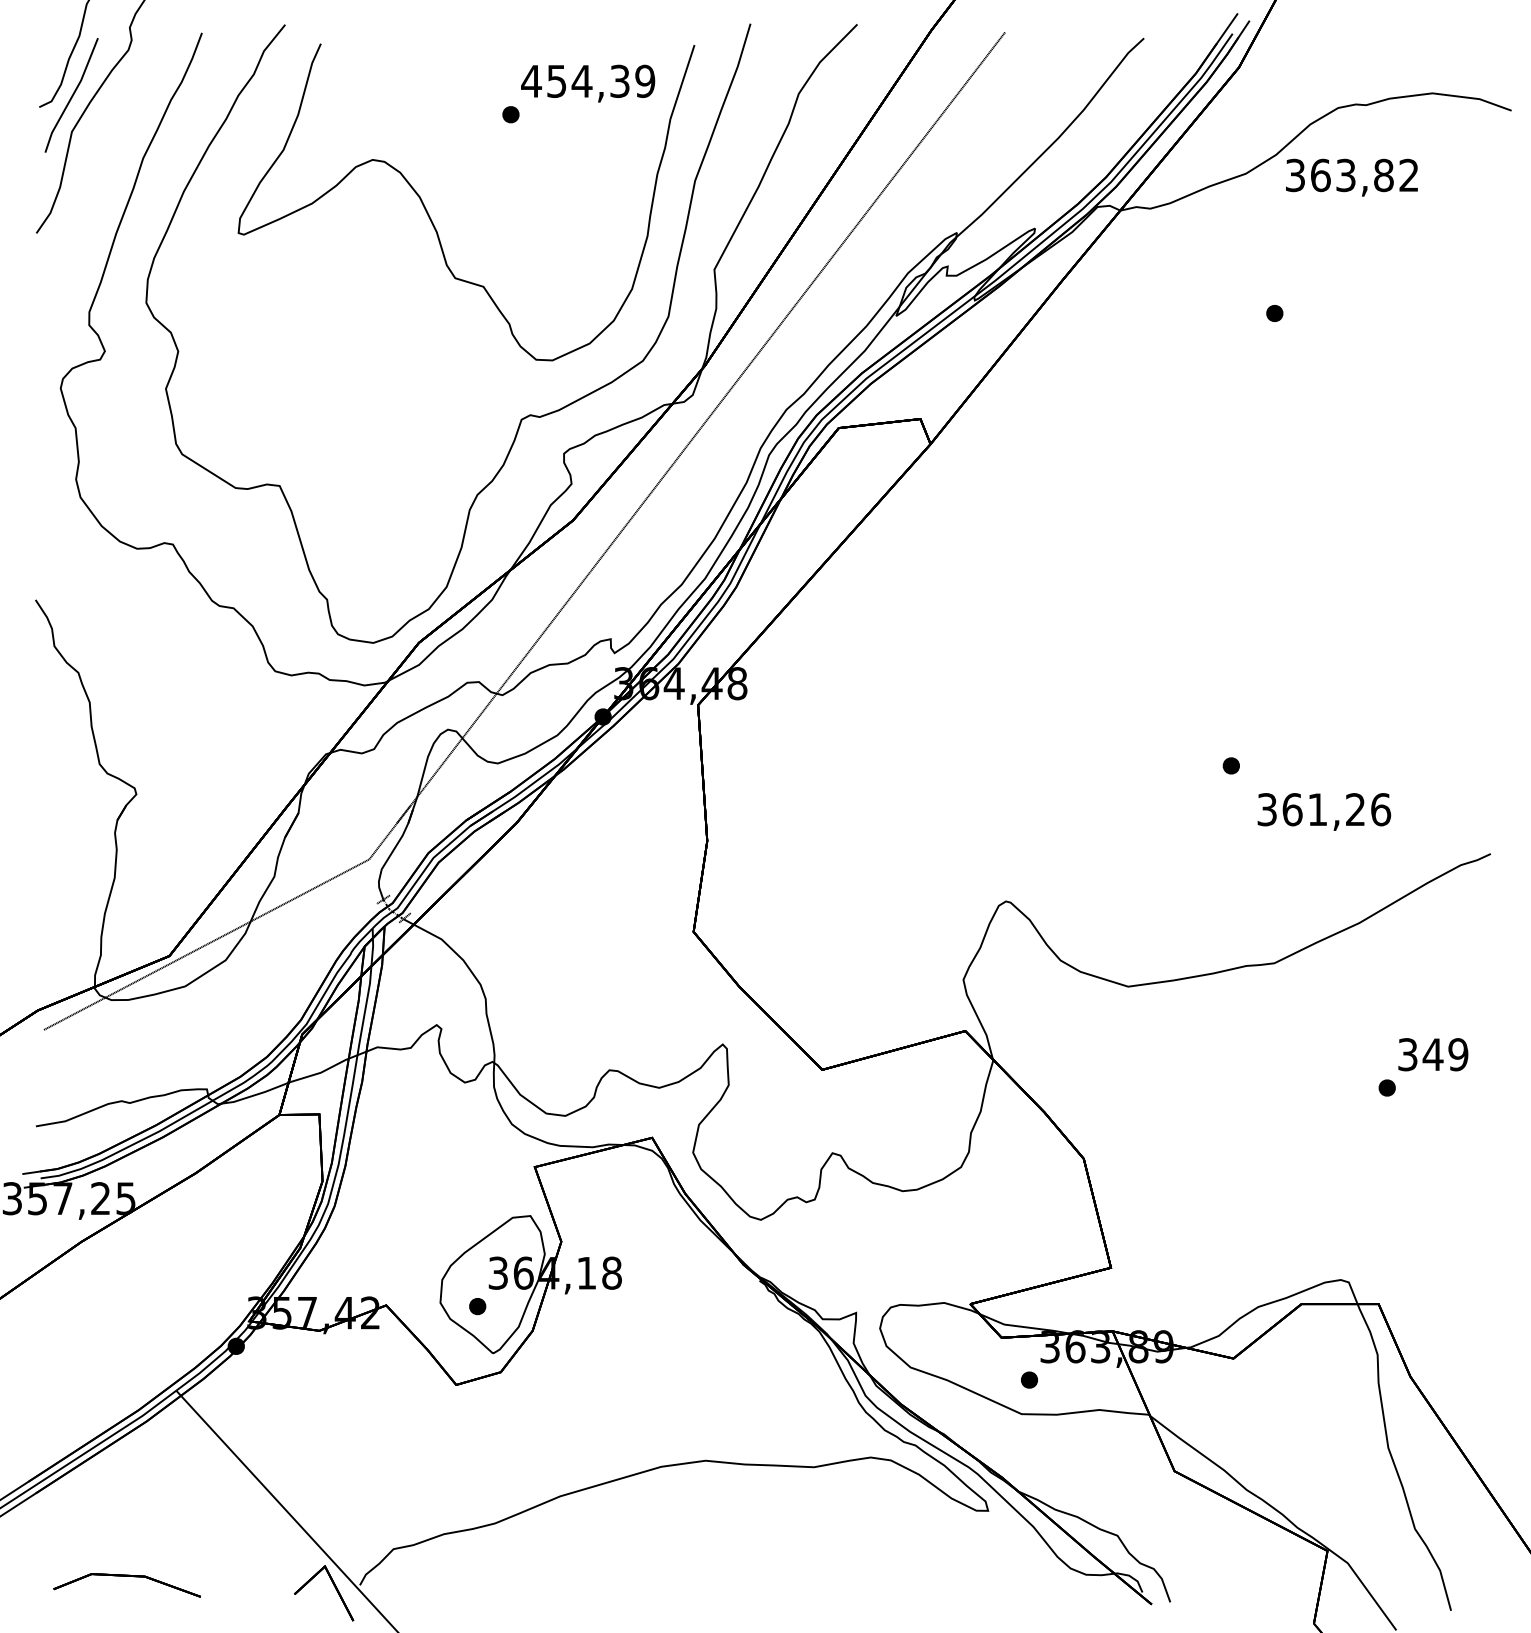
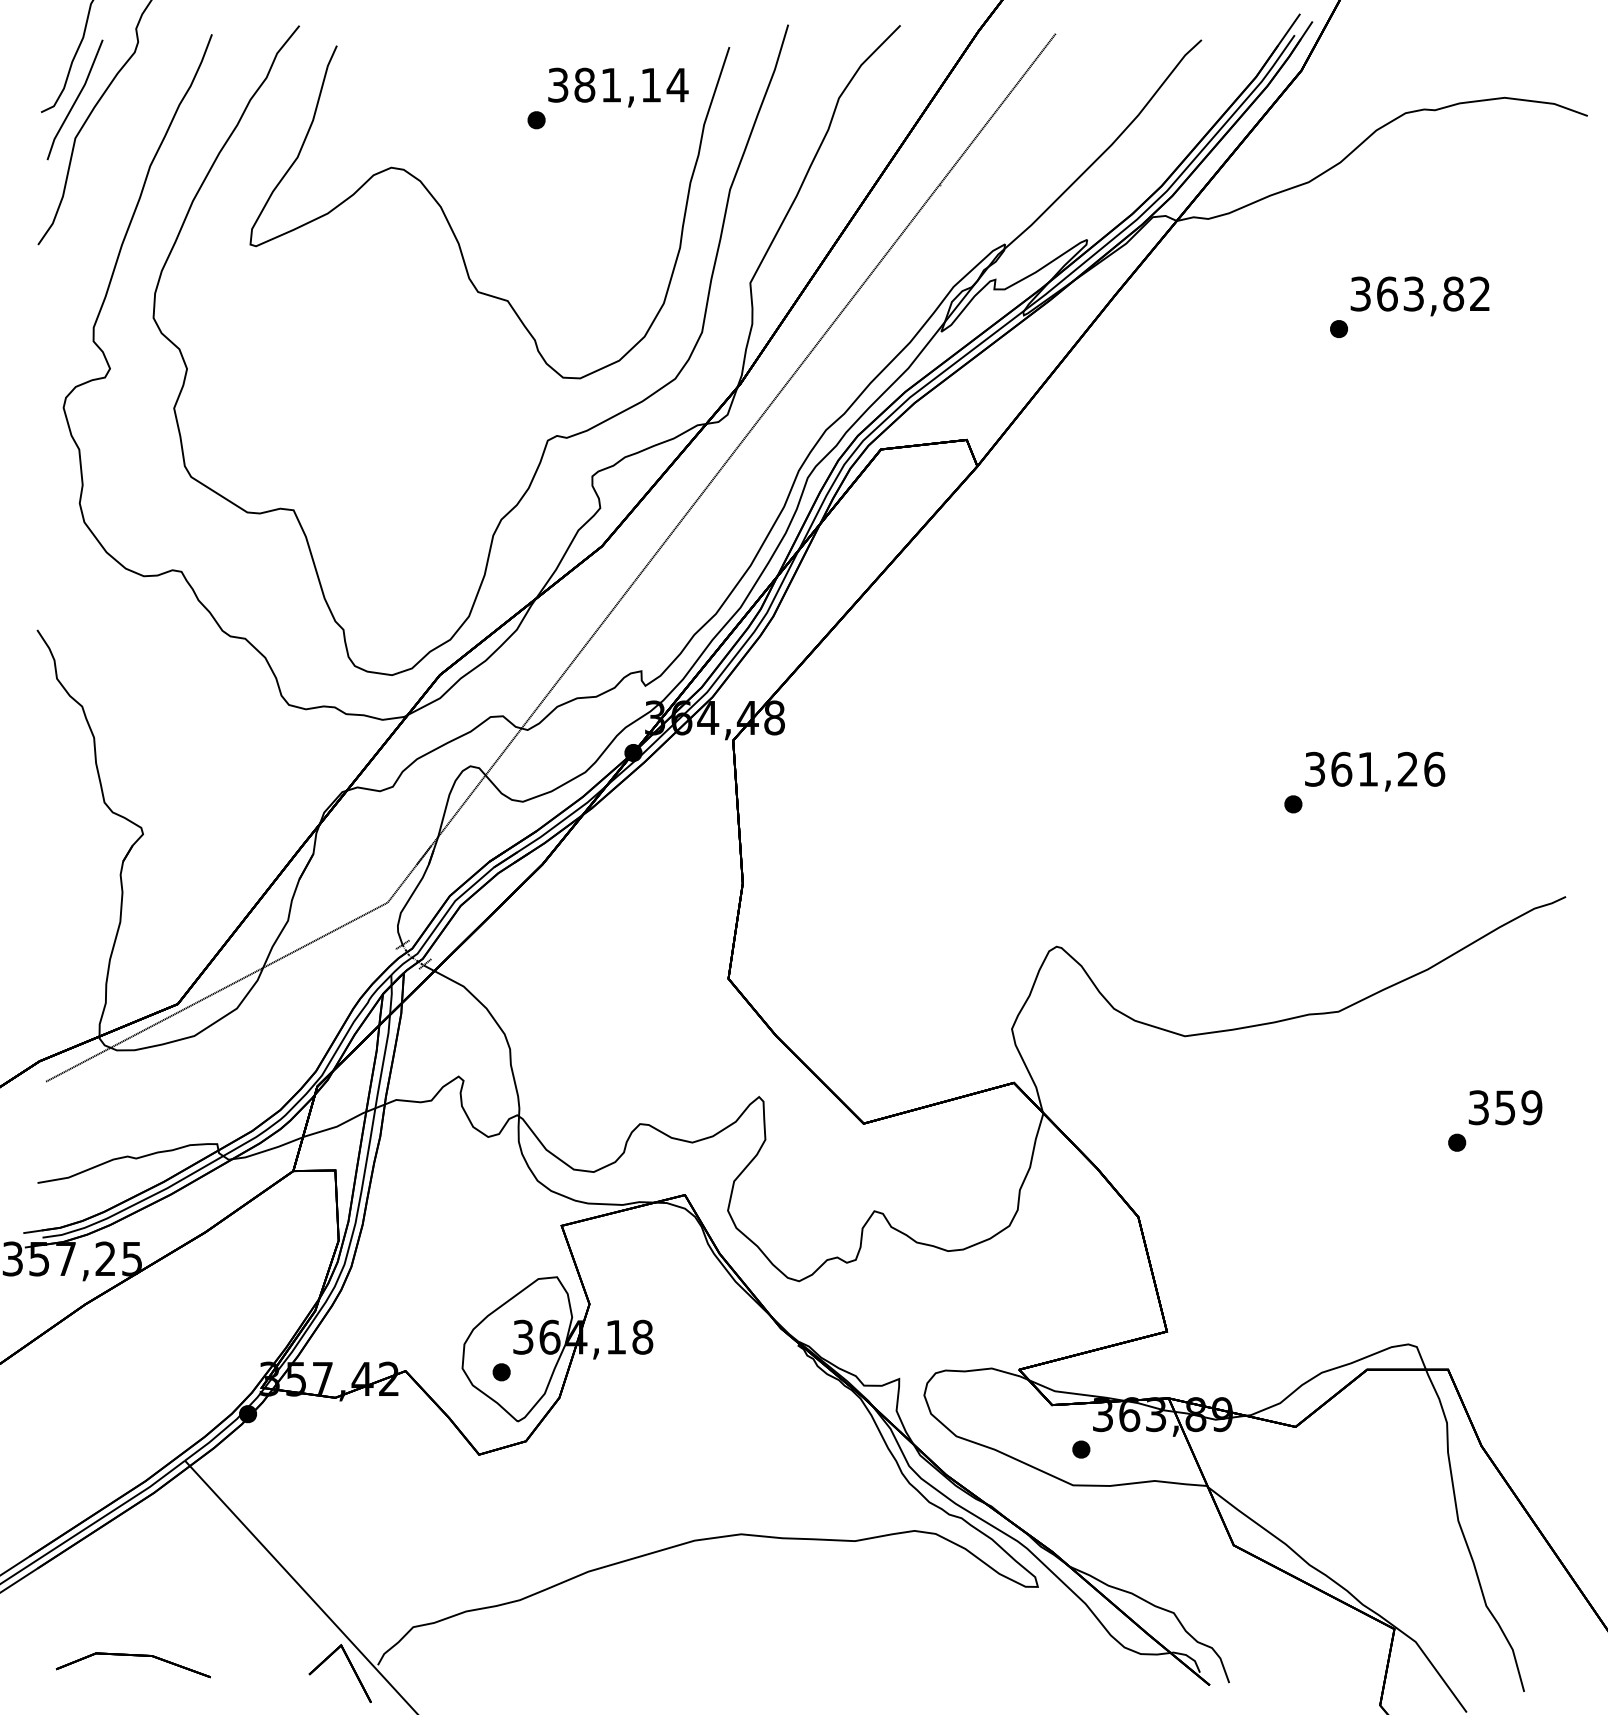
text: (587, 80) -> (617, 84), 454,39 -> 381,14
text: (1351, 177) -> (1419, 296), moved
text: (1324, 811) -> (1375, 771), moved
text: (1433, 1054) -> (1505, 1107), 349 -> 359

